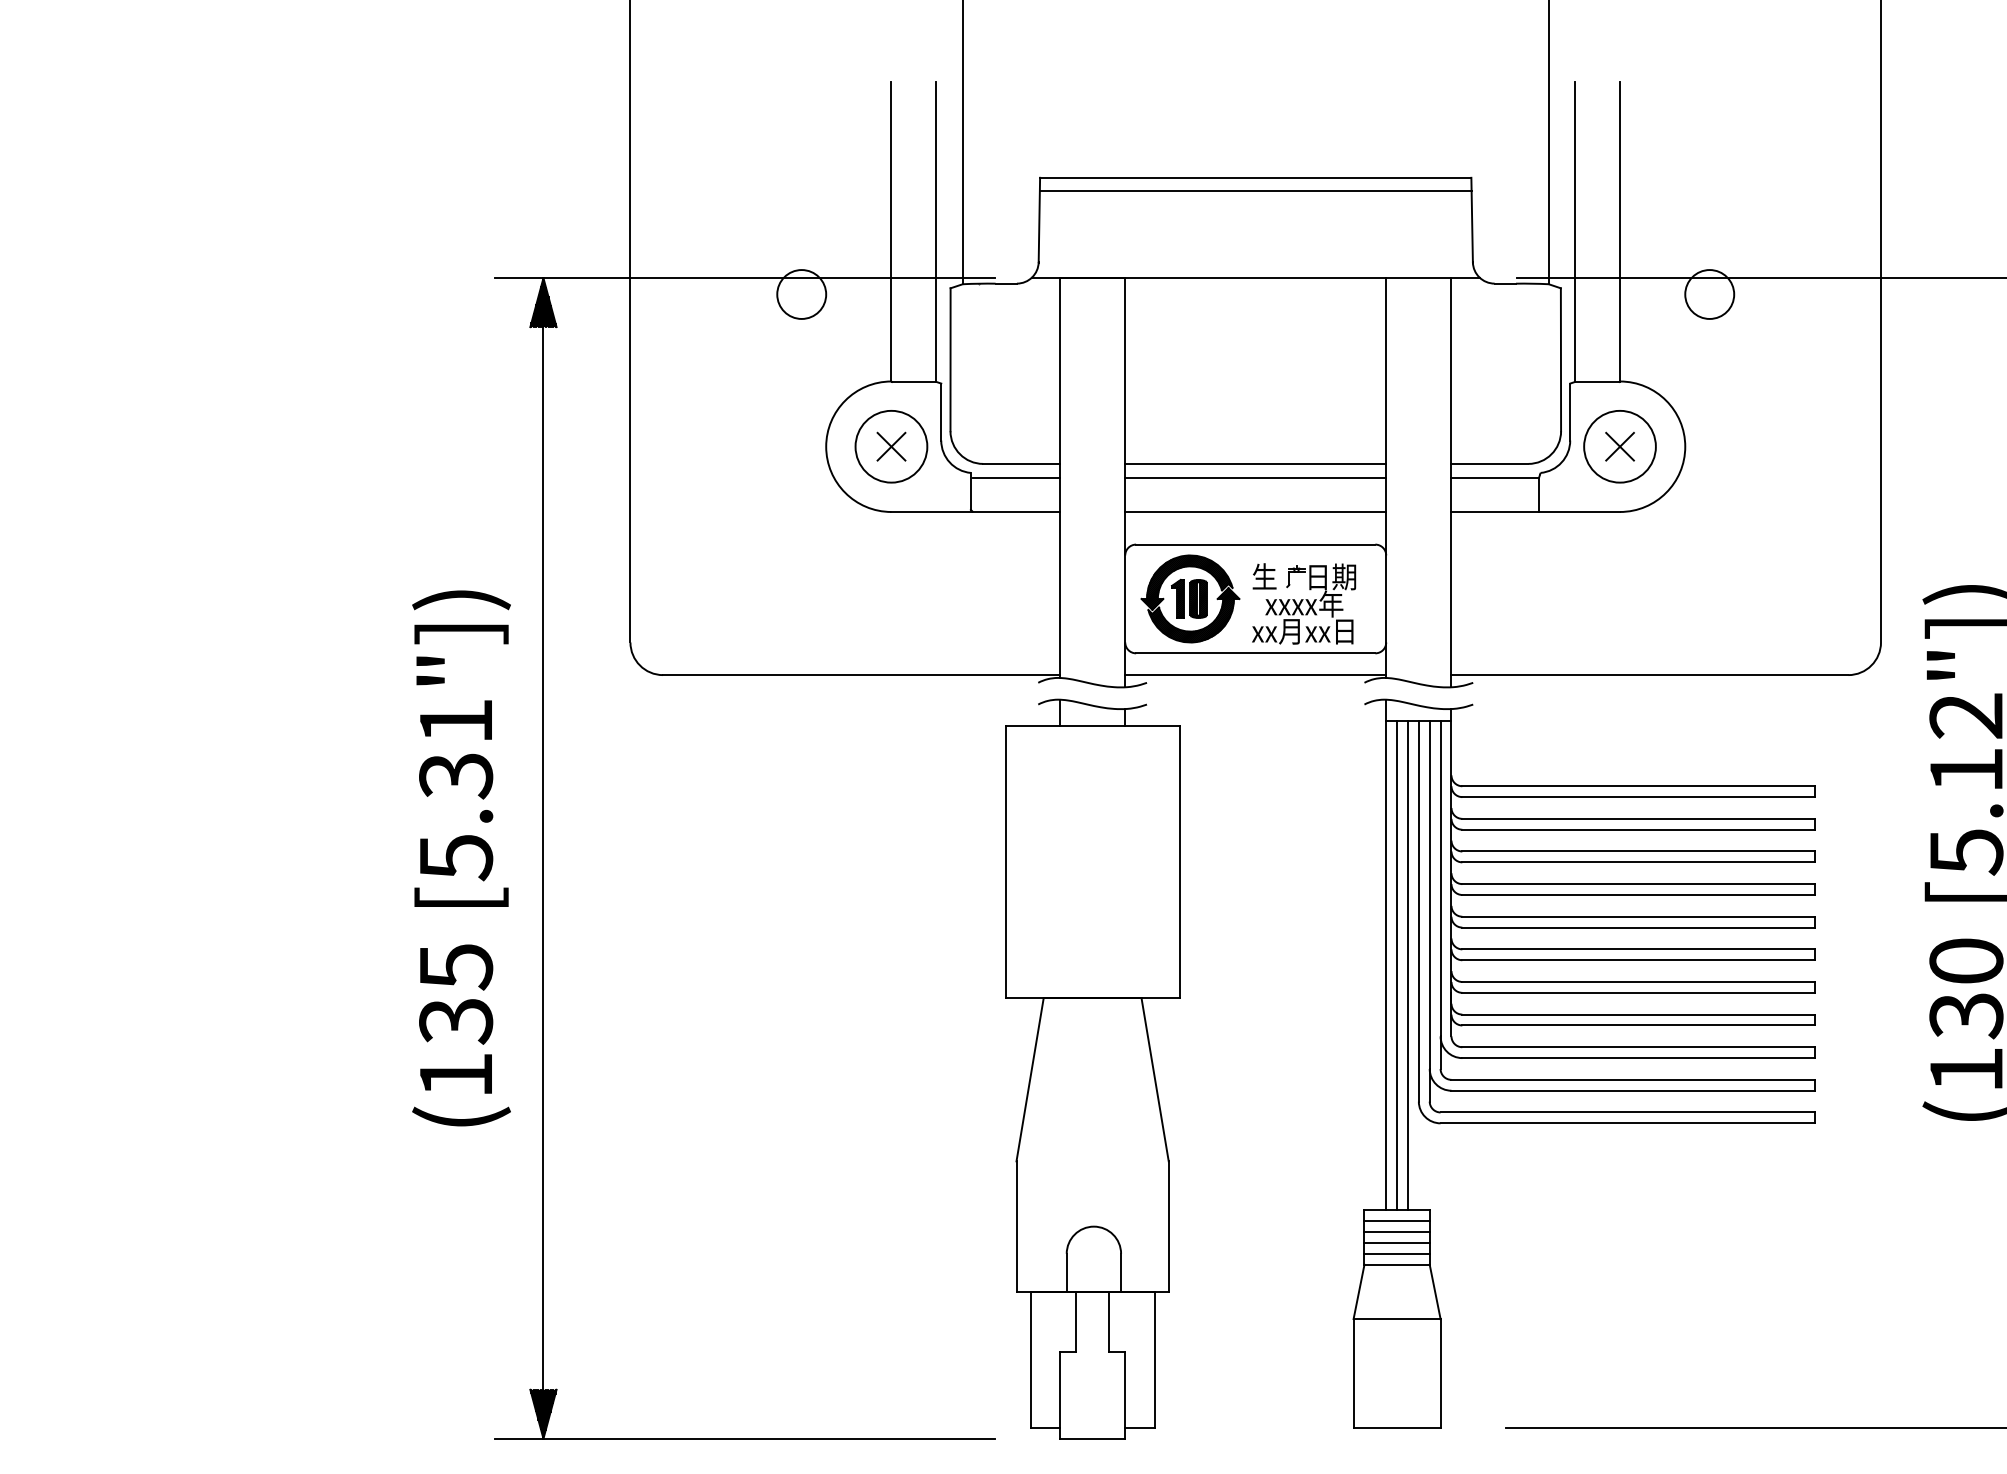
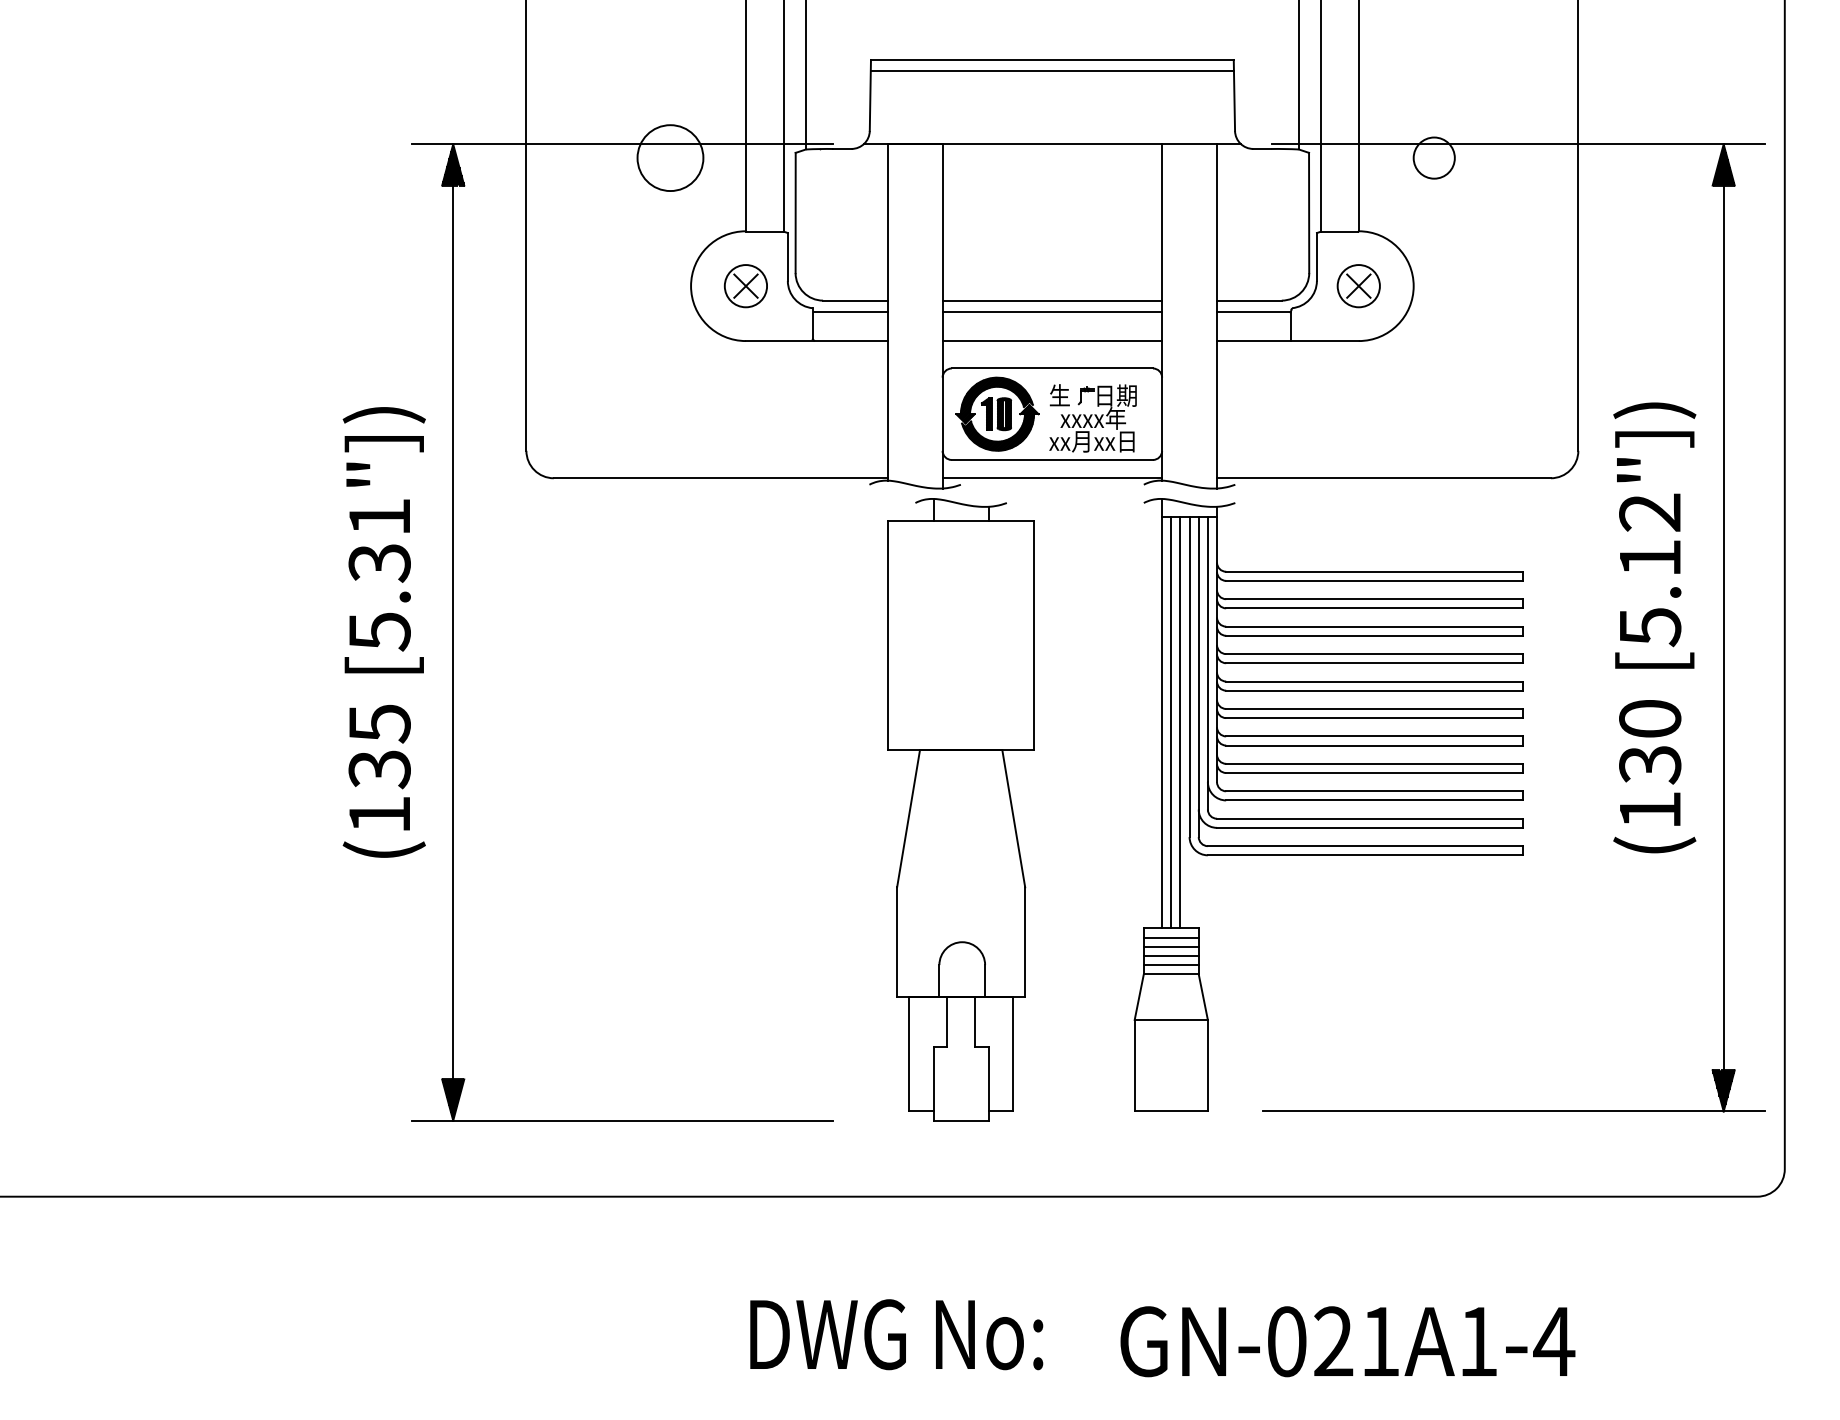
circle: (801, 293) -> (670, 157), size x1.6
circle: (890, 445) -> (745, 285), size x0.7
circle: (1619, 445) -> (1358, 285), size x0.7
part: (1091, 1068) -> (960, 809), moved

